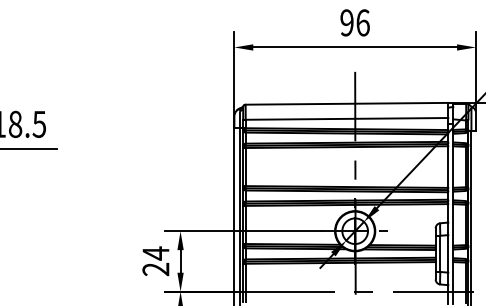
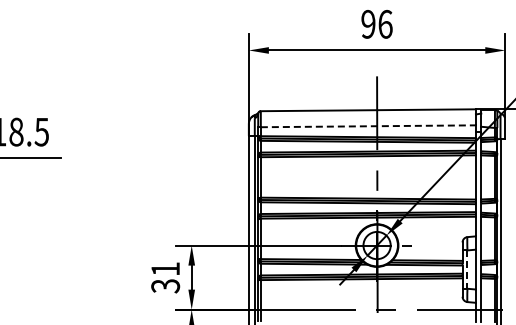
line: (347, 119) -> (368, 126), solid -> dashed
line: (440, 254) -> (467, 270), solid -> dashed
text: (155, 261) -> (165, 277), 24 -> 31

